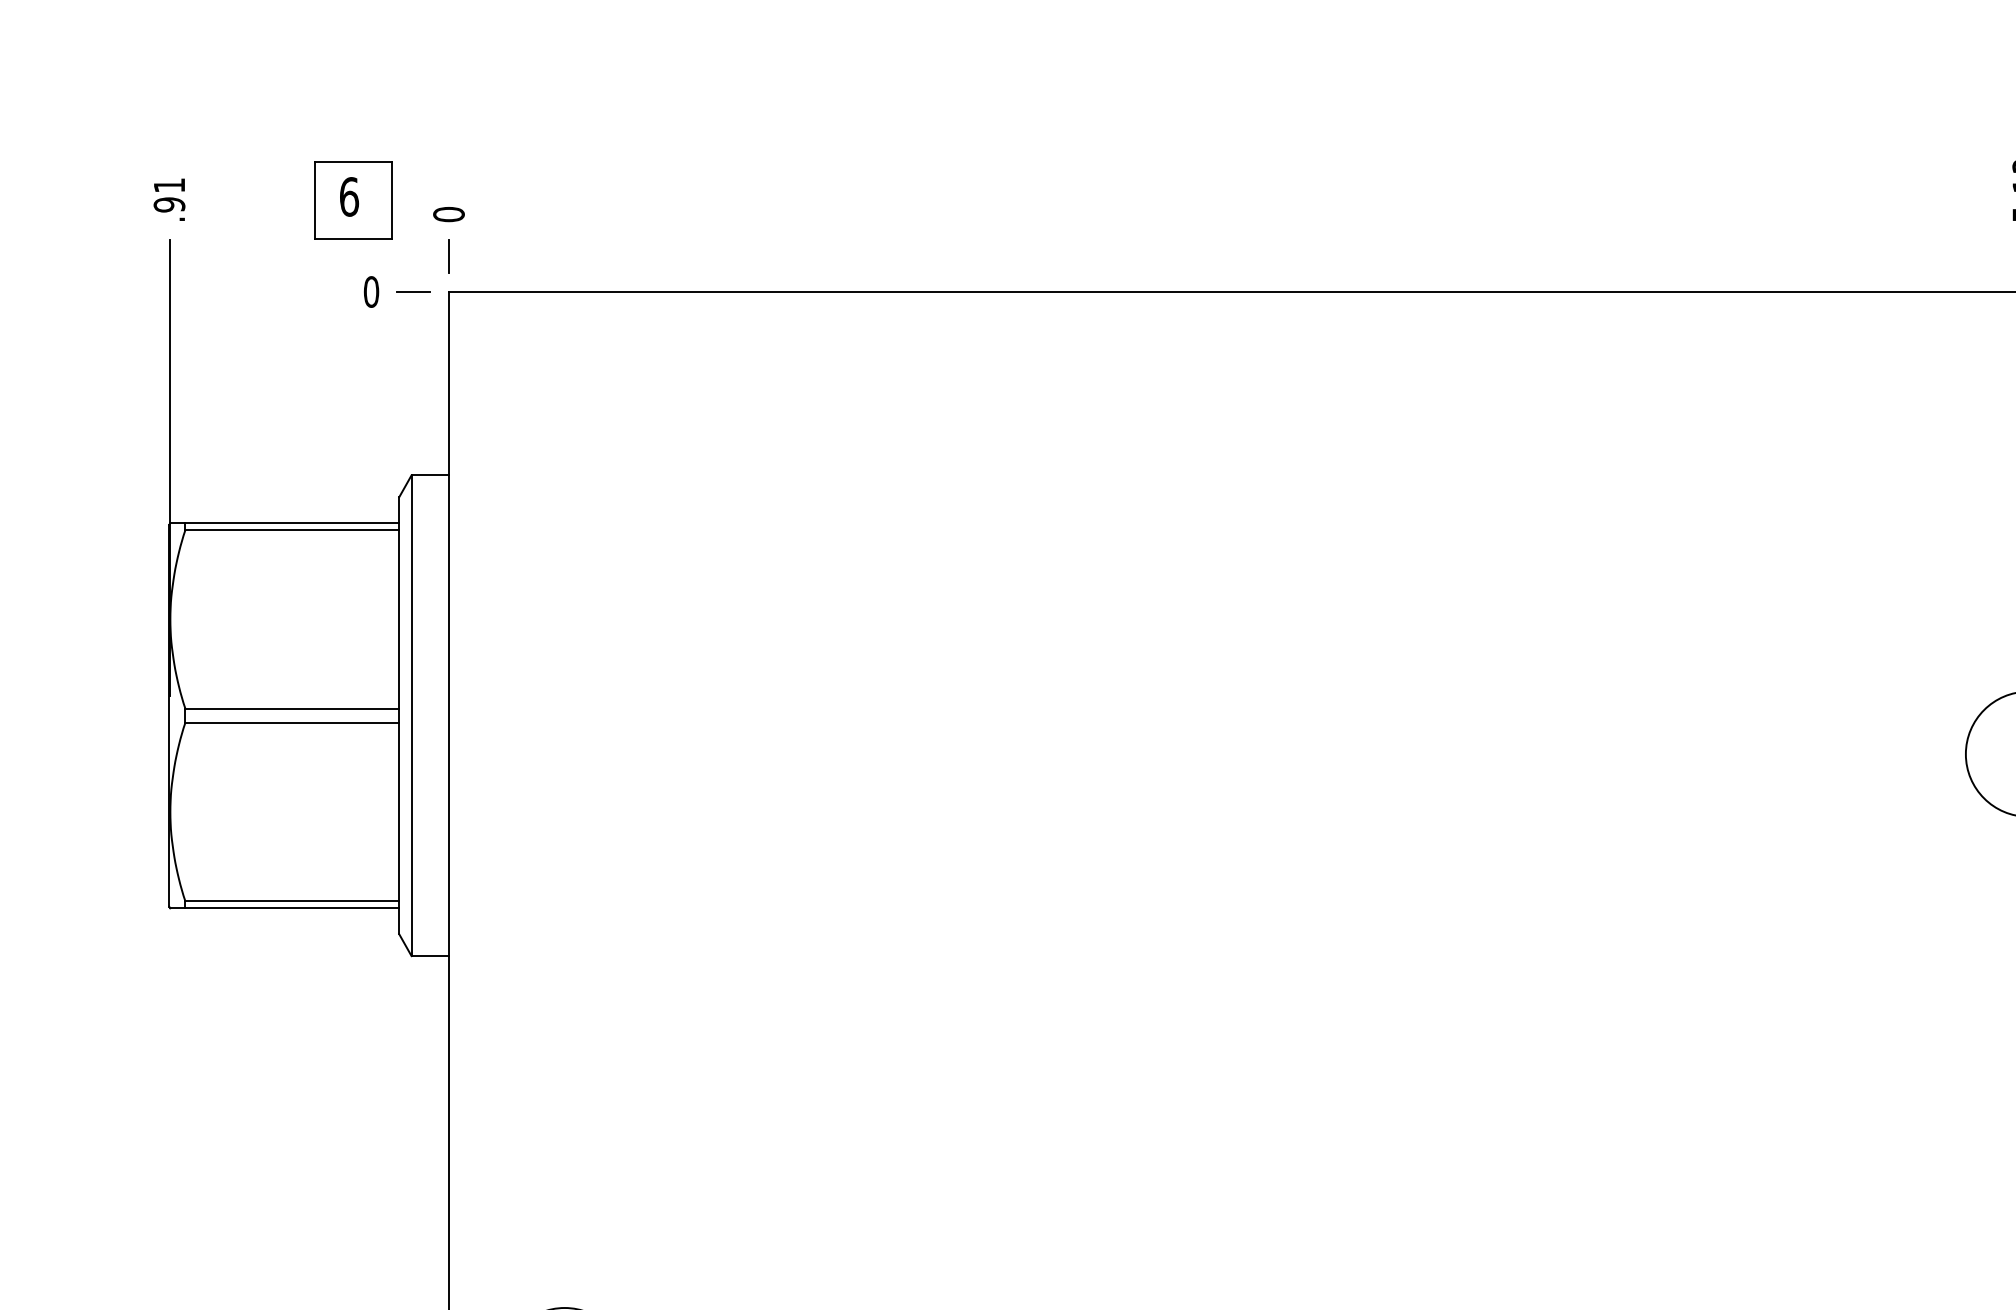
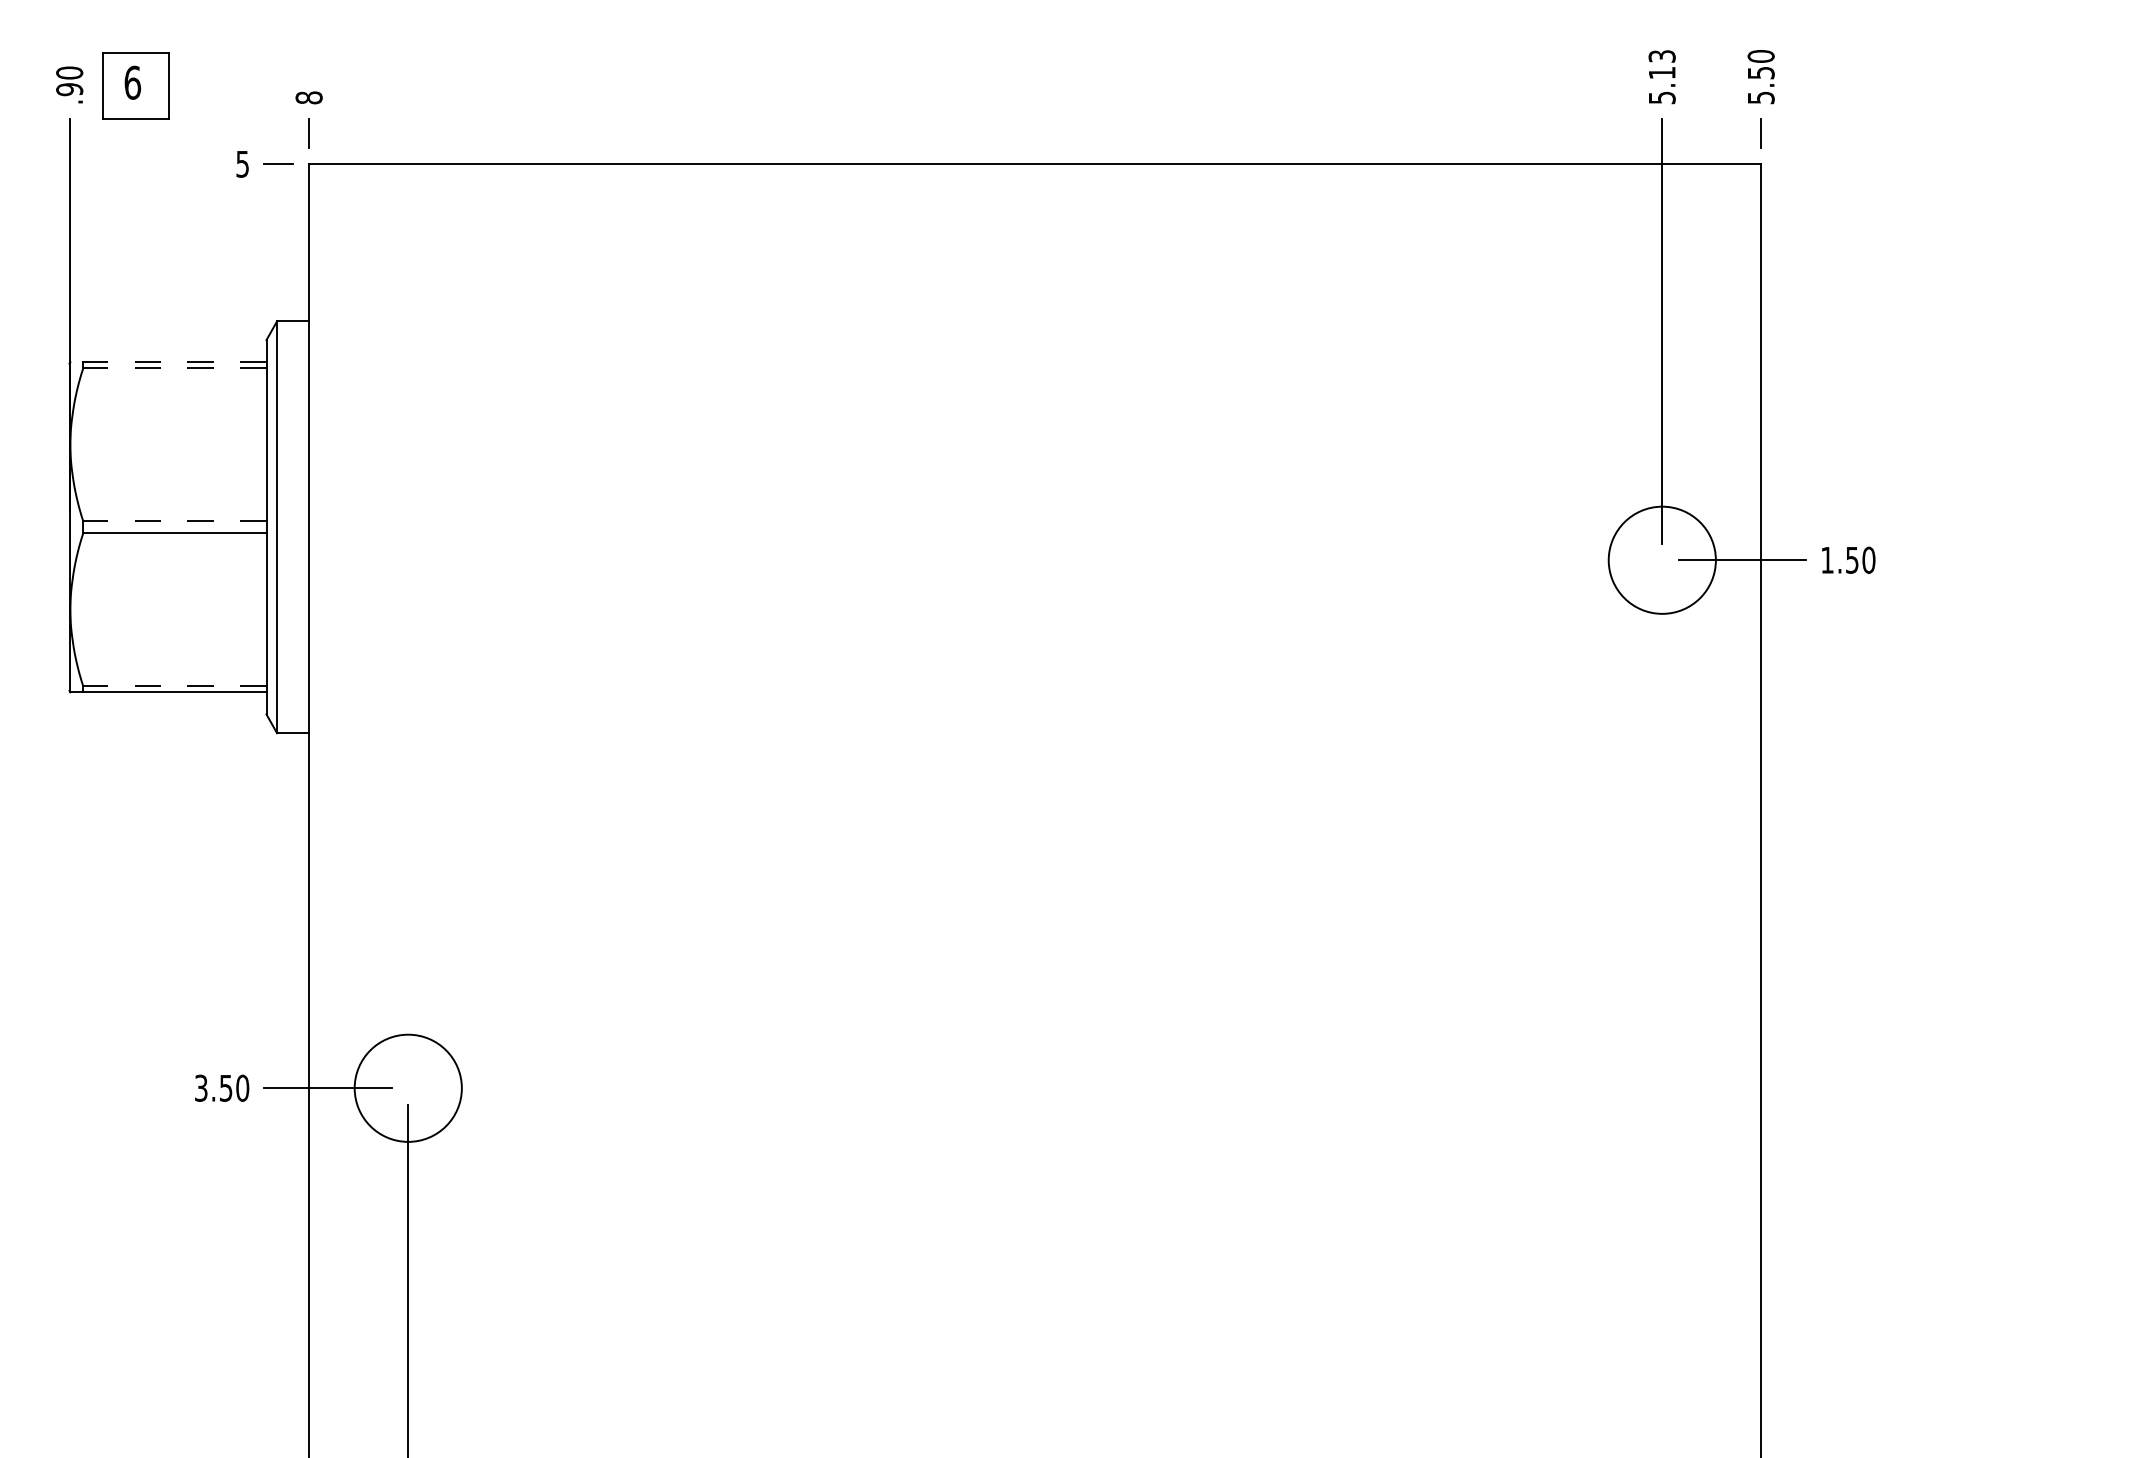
text: (169, 184) -> (69, 72), .91 -> .90
part: (352, 200) -> (135, 85), moved
text: (448, 214) -> (308, 97), 0 -> 8
text: (371, 291) -> (242, 163), 0 -> 5
line: (283, 523) -> (167, 362), solid -> dashed
line: (291, 530) -> (174, 368), solid -> dashed
line: (291, 708) -> (174, 521), solid -> dashed
line: (291, 901) -> (174, 686), solid -> dashed

